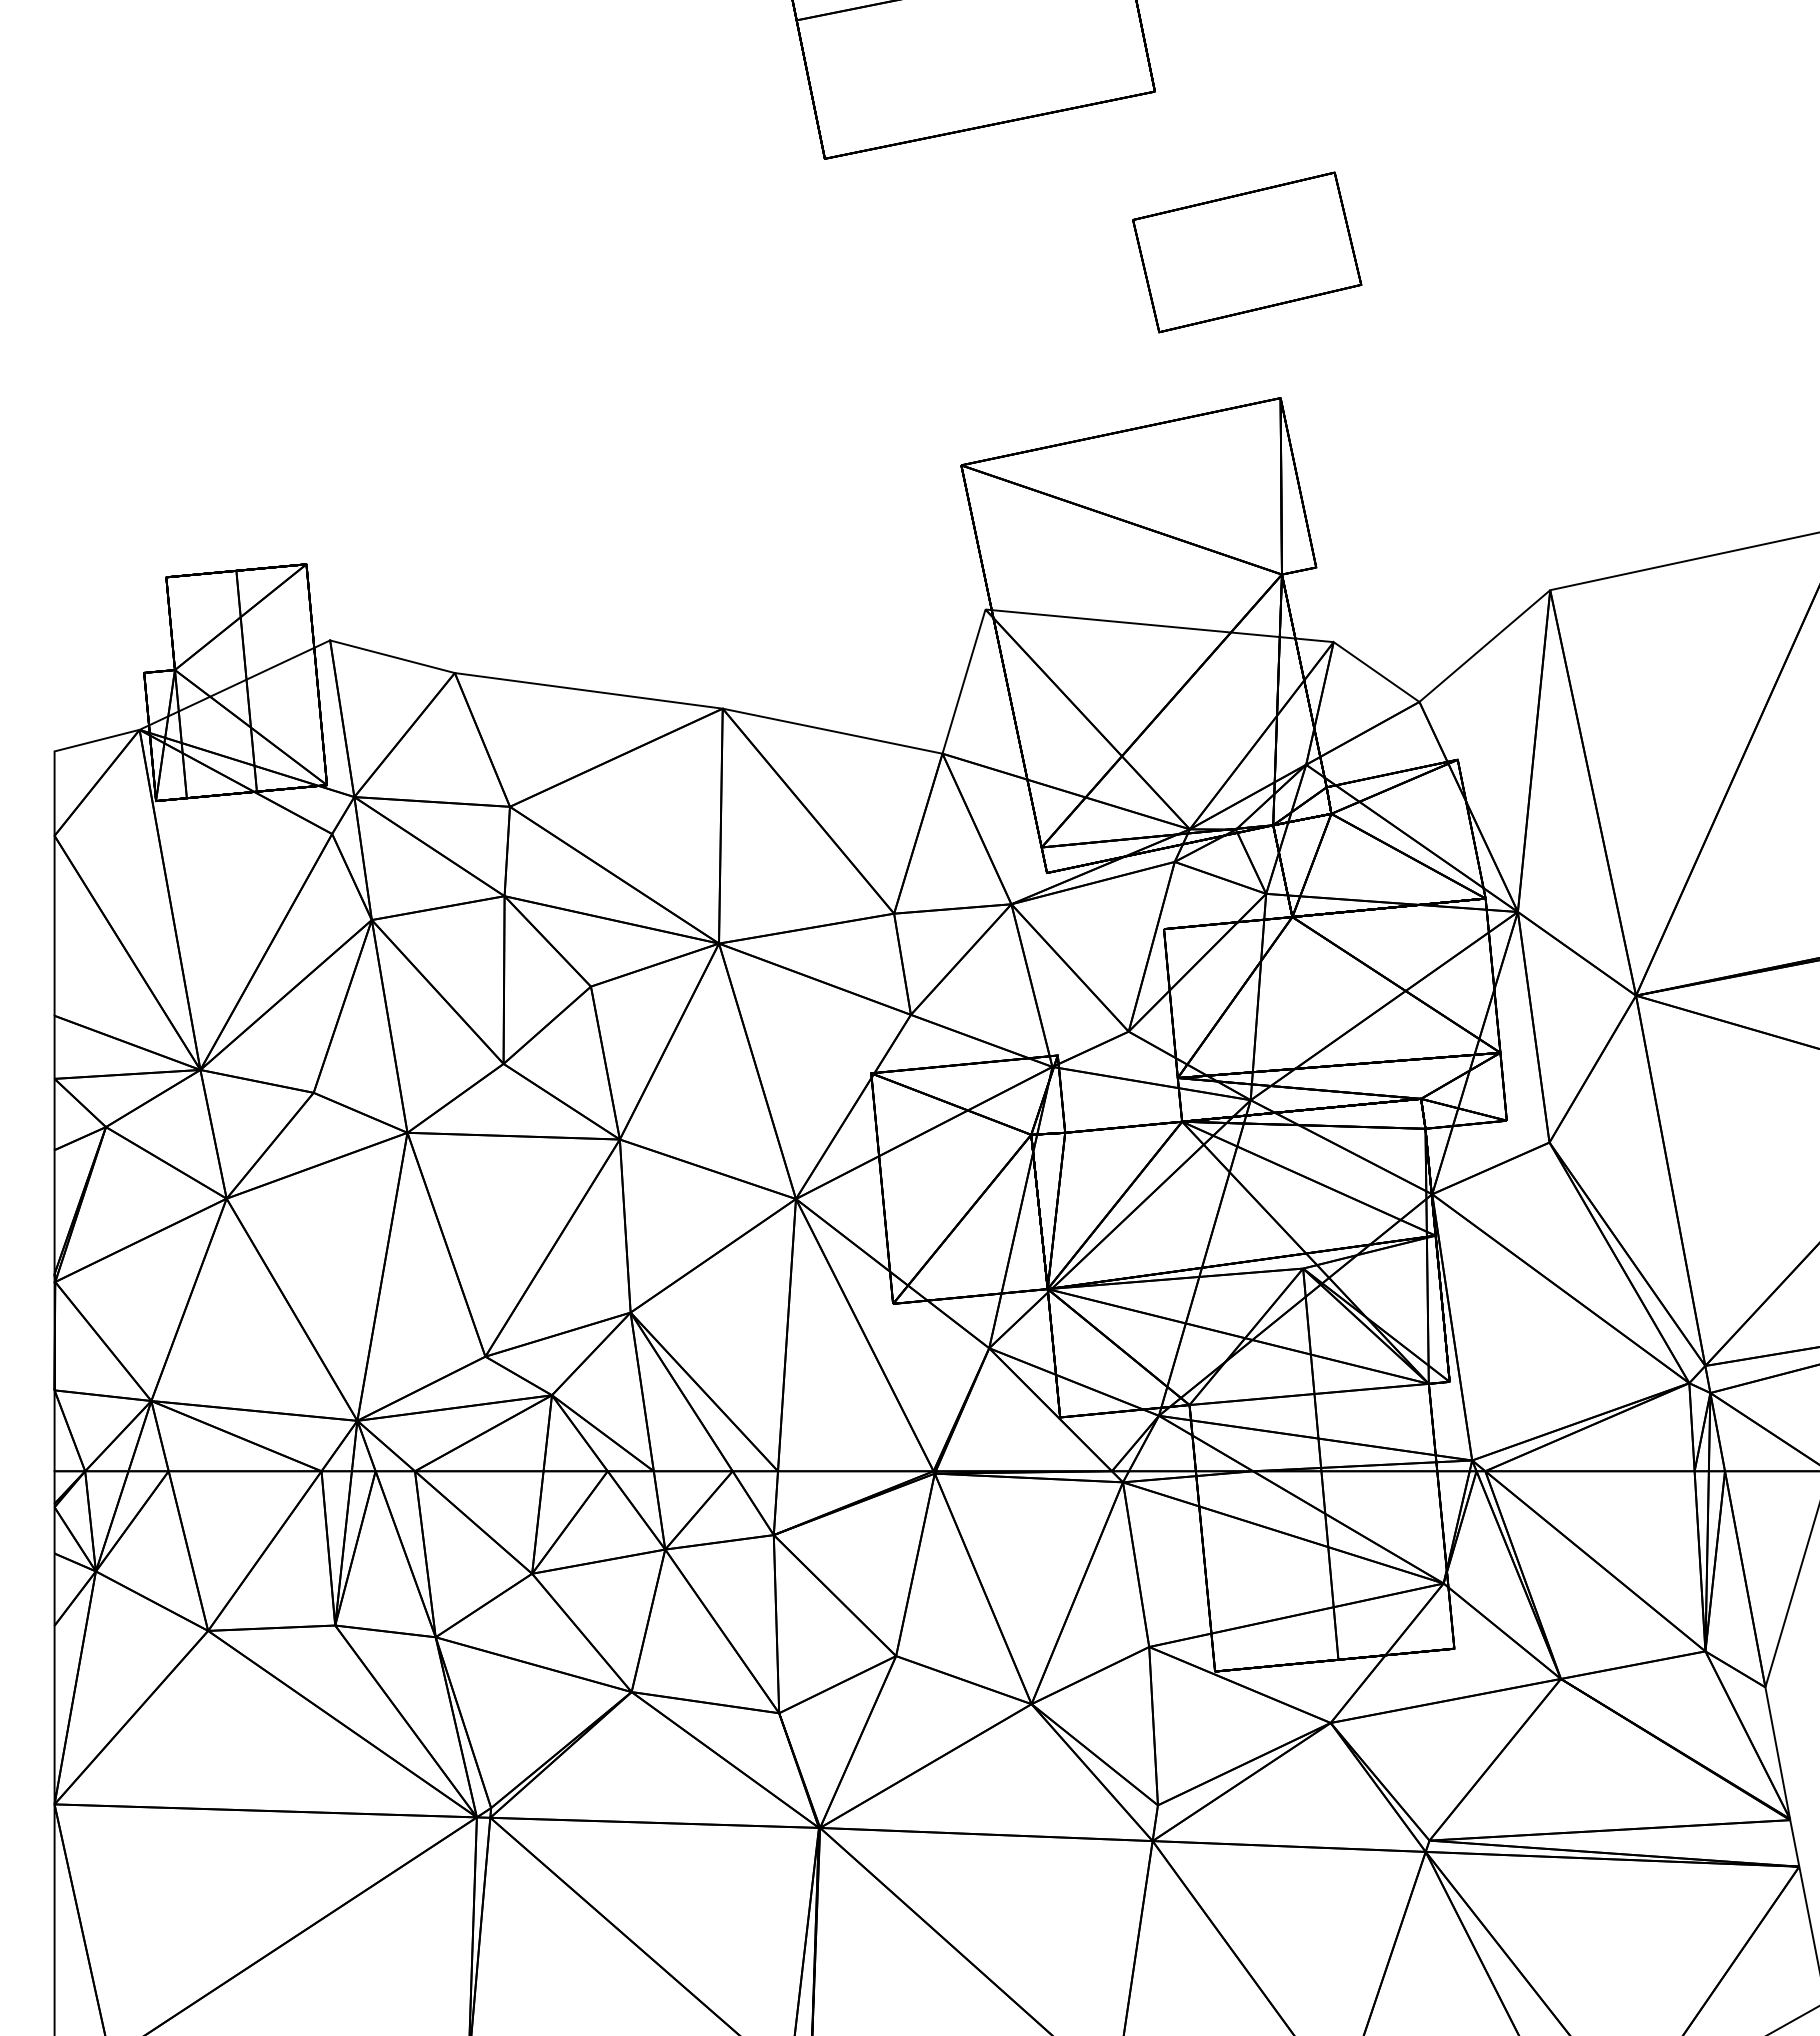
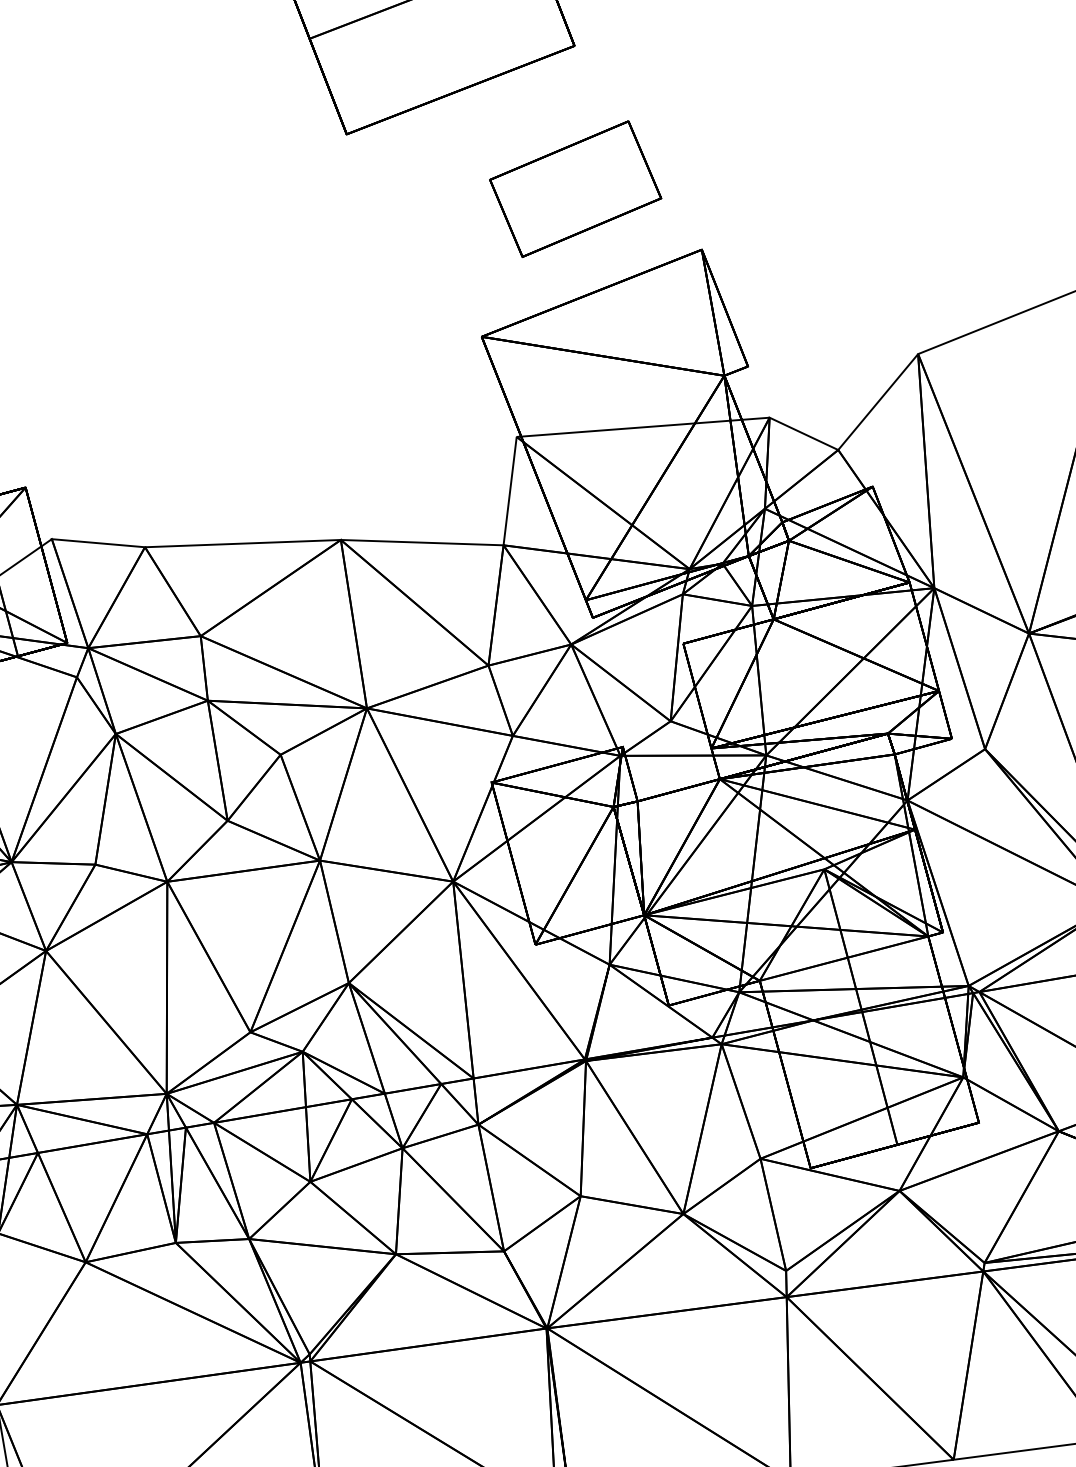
part: (1247, 252) -> (575, 189), moved

